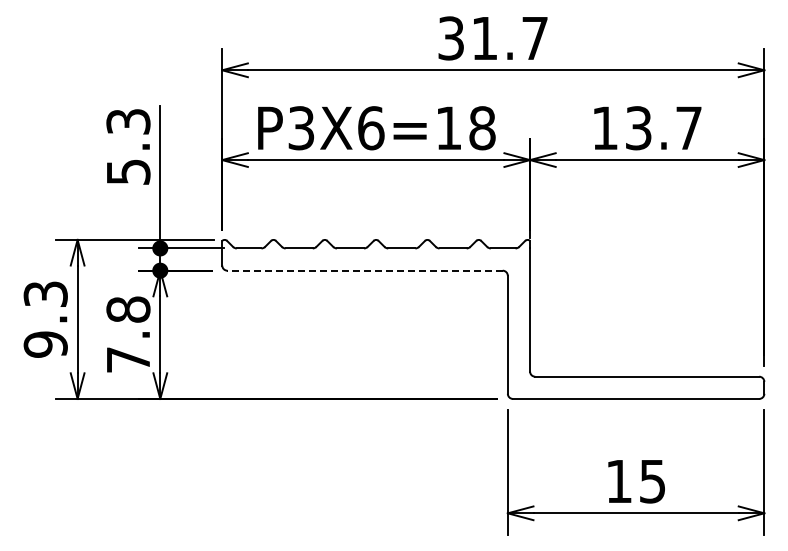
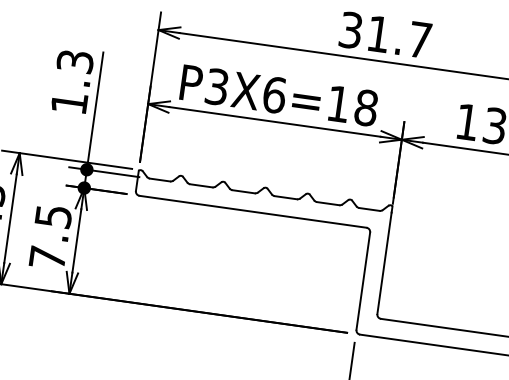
text: (128, 171) -> (69, 102), 5.3 -> 1.3
line: (365, 270) -> (253, 211), dashed -> solid
text: (128, 309) -> (53, 216), 7.8 -> 7.5

